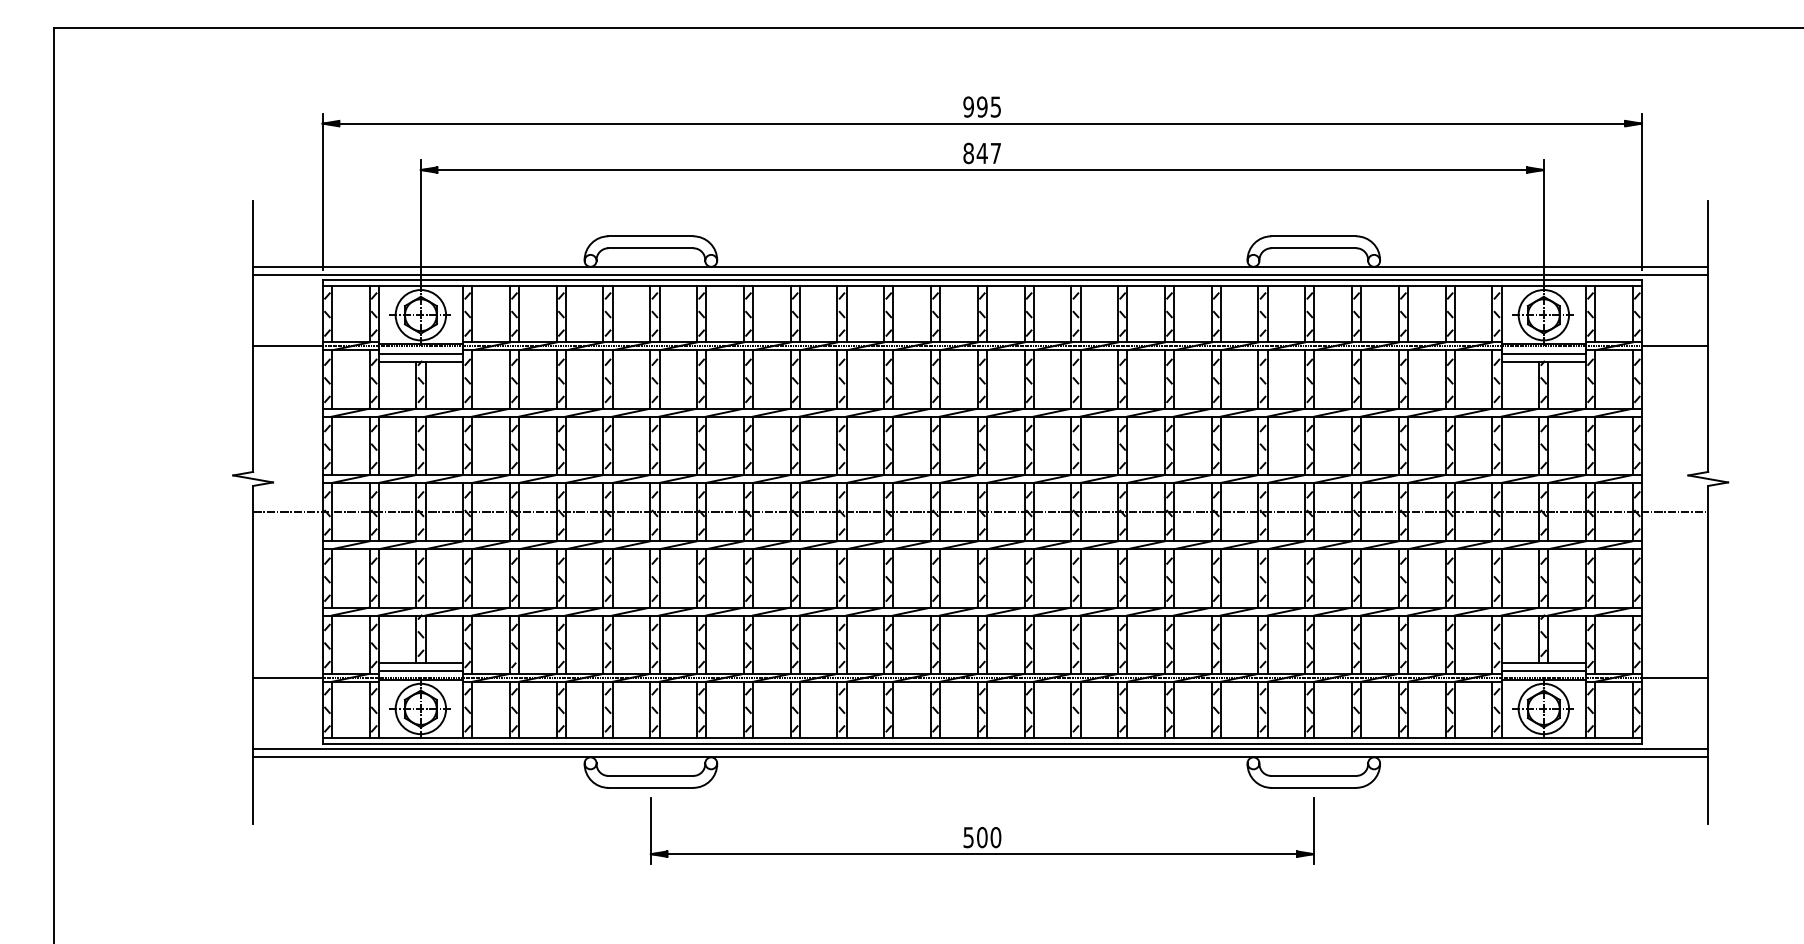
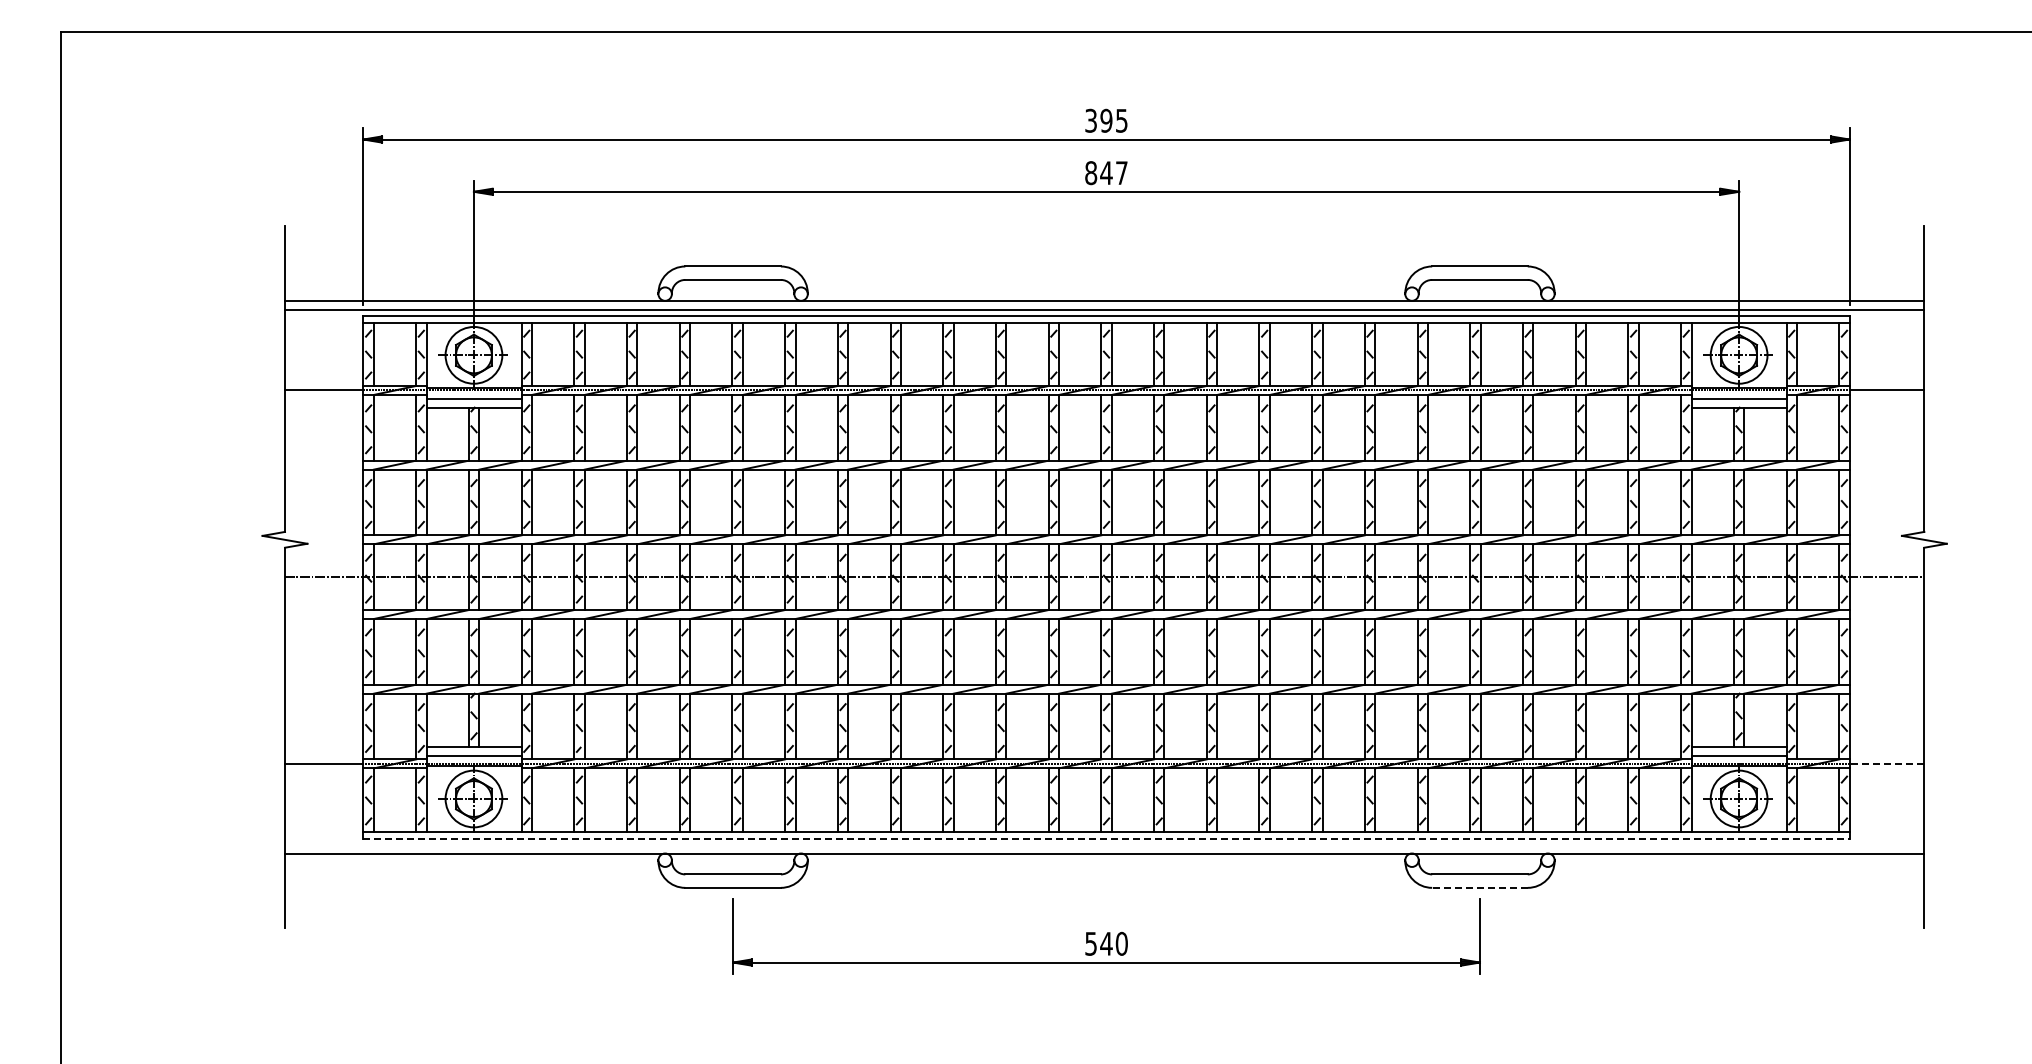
text: (969, 106) -> (1091, 120), 995 -> 395
line: (1674, 677) -> (1886, 763), solid -> dashed
line: (983, 744) -> (1107, 838), solid -> dashed
line: (980, 749) -> (1104, 844), removed
line: (1313, 787) -> (1479, 887), solid -> dashed
text: (982, 837) -> (1106, 943), 500 -> 540

